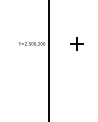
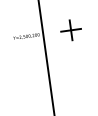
part: (76, 43) -> (70, 30), size x1.67

